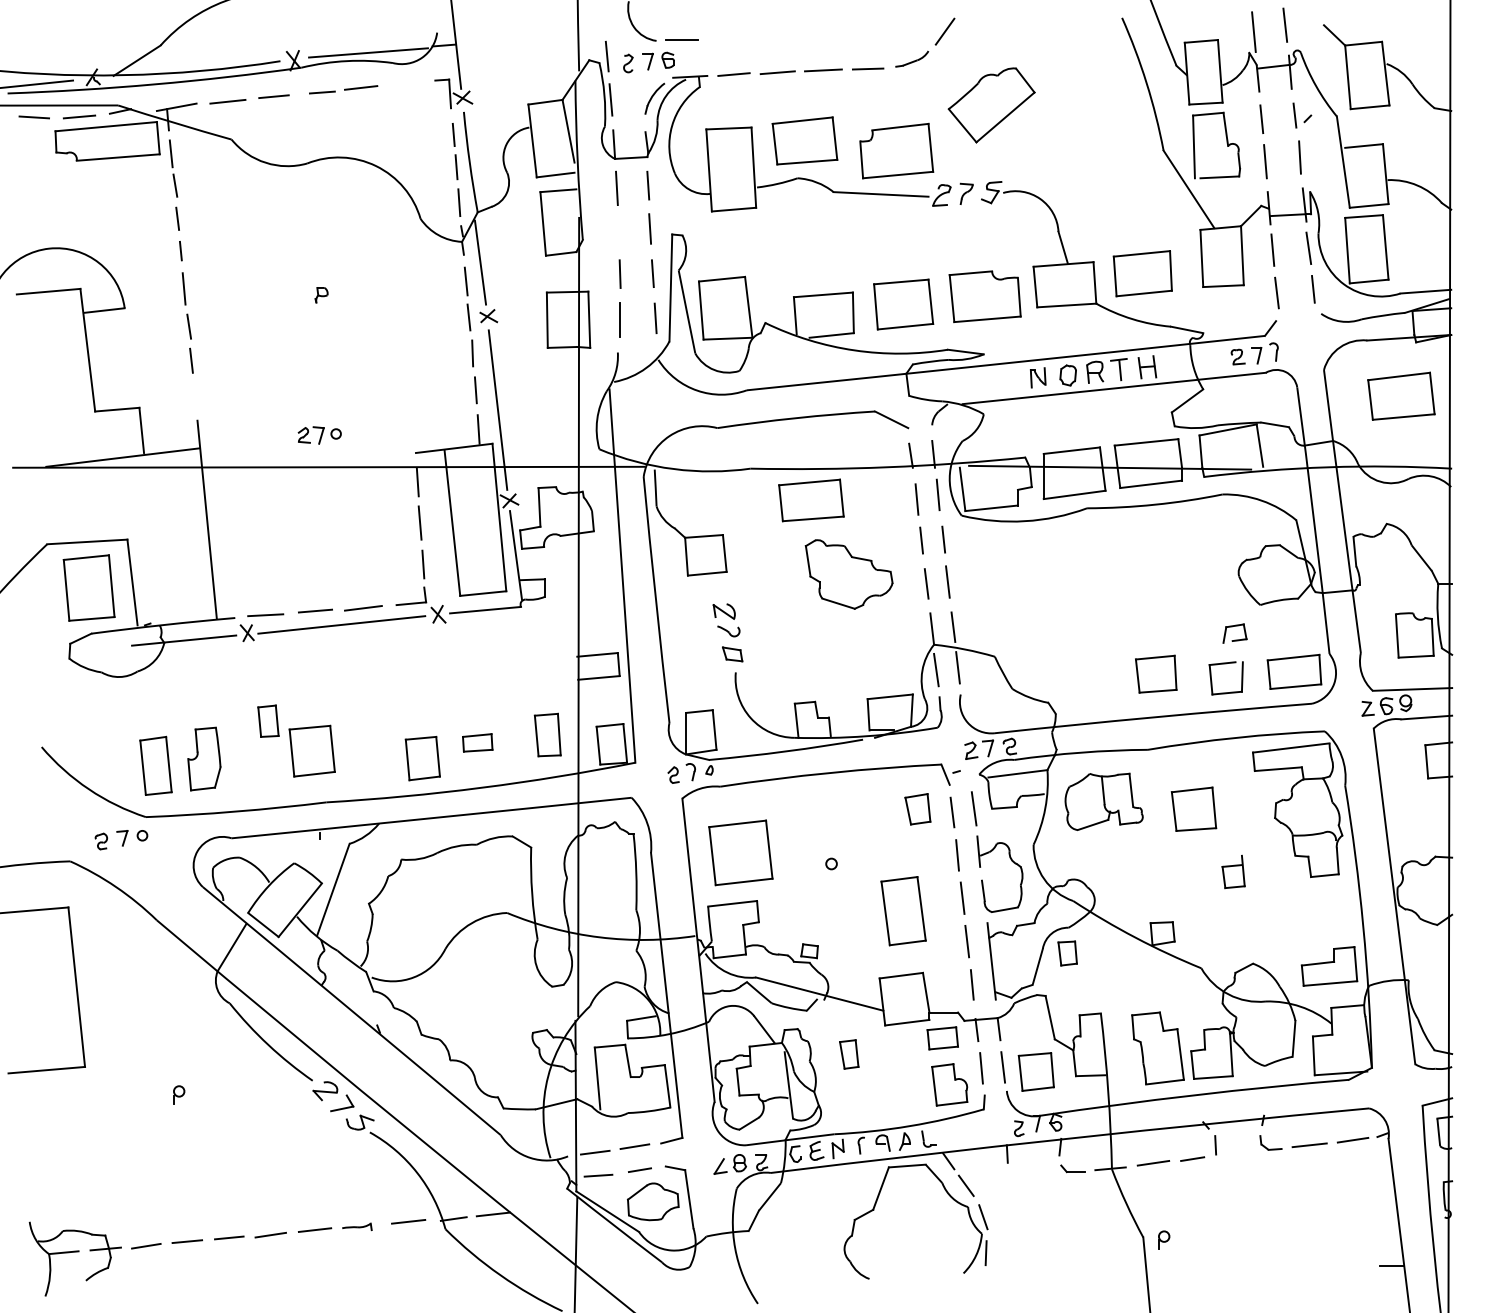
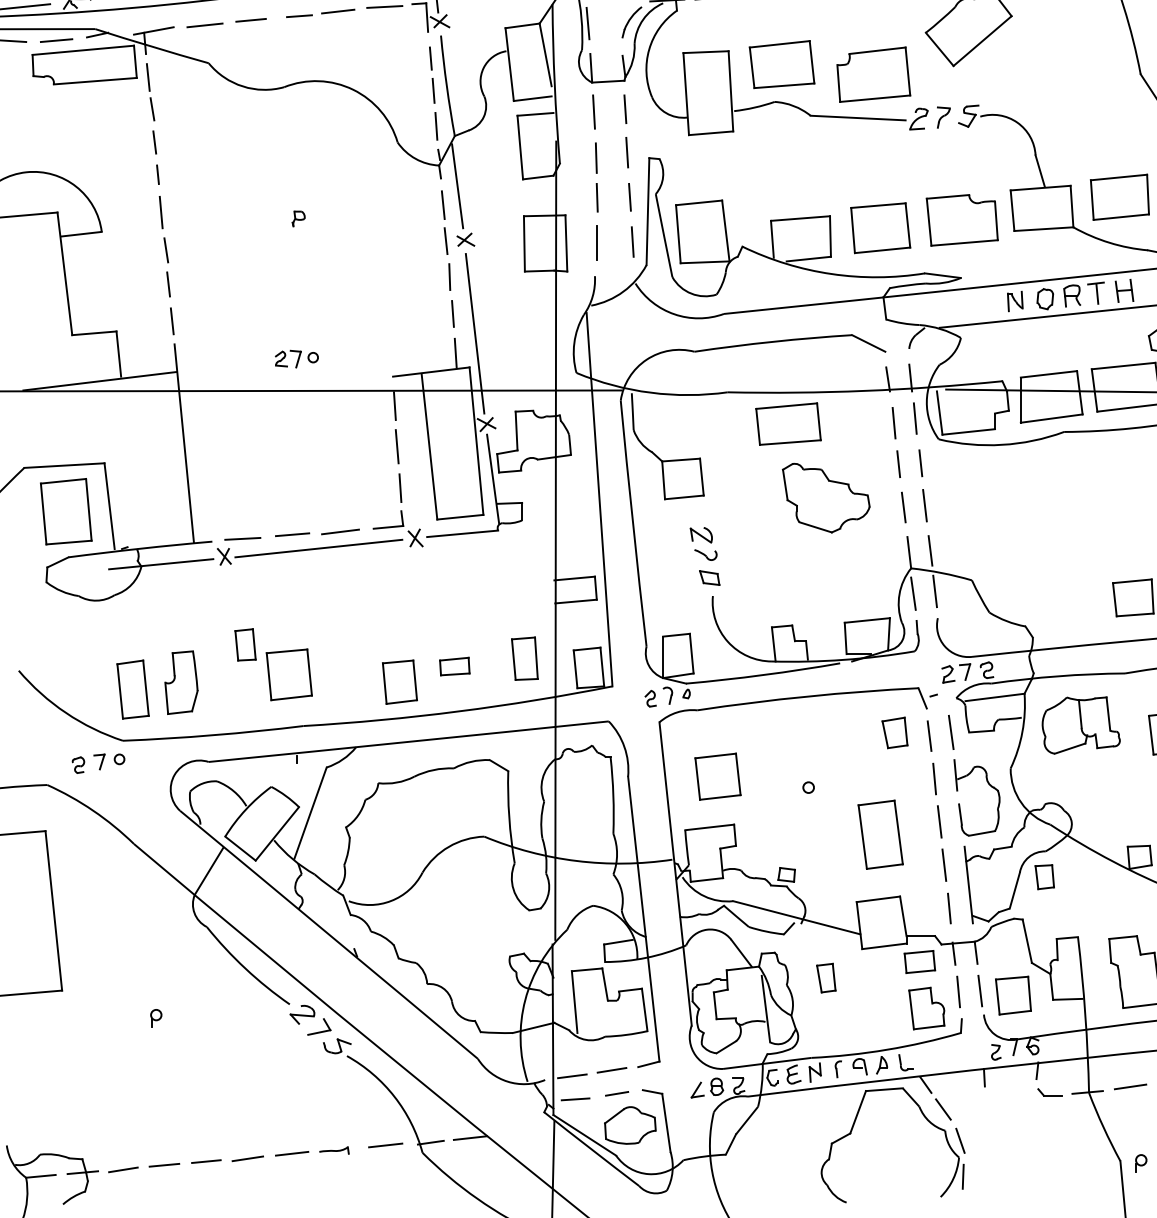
line: (407, 83) -> (384, 7), added
line: (618, 234) -> (595, 158), added
line: (194, 397) -> (171, 321), added
part: (740, 853) -> (717, 777), size x0.71

